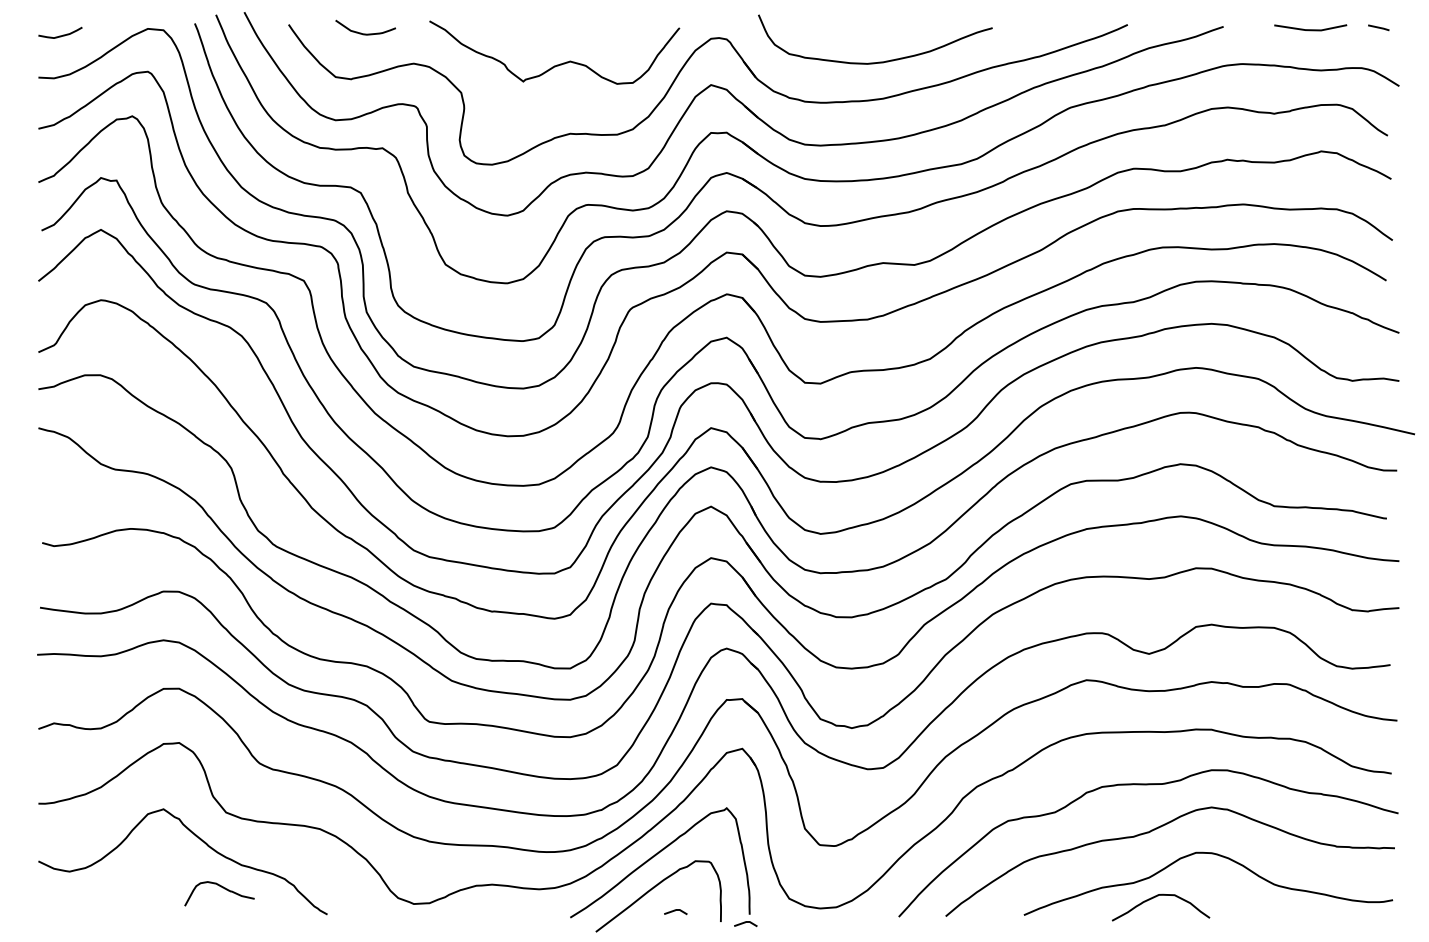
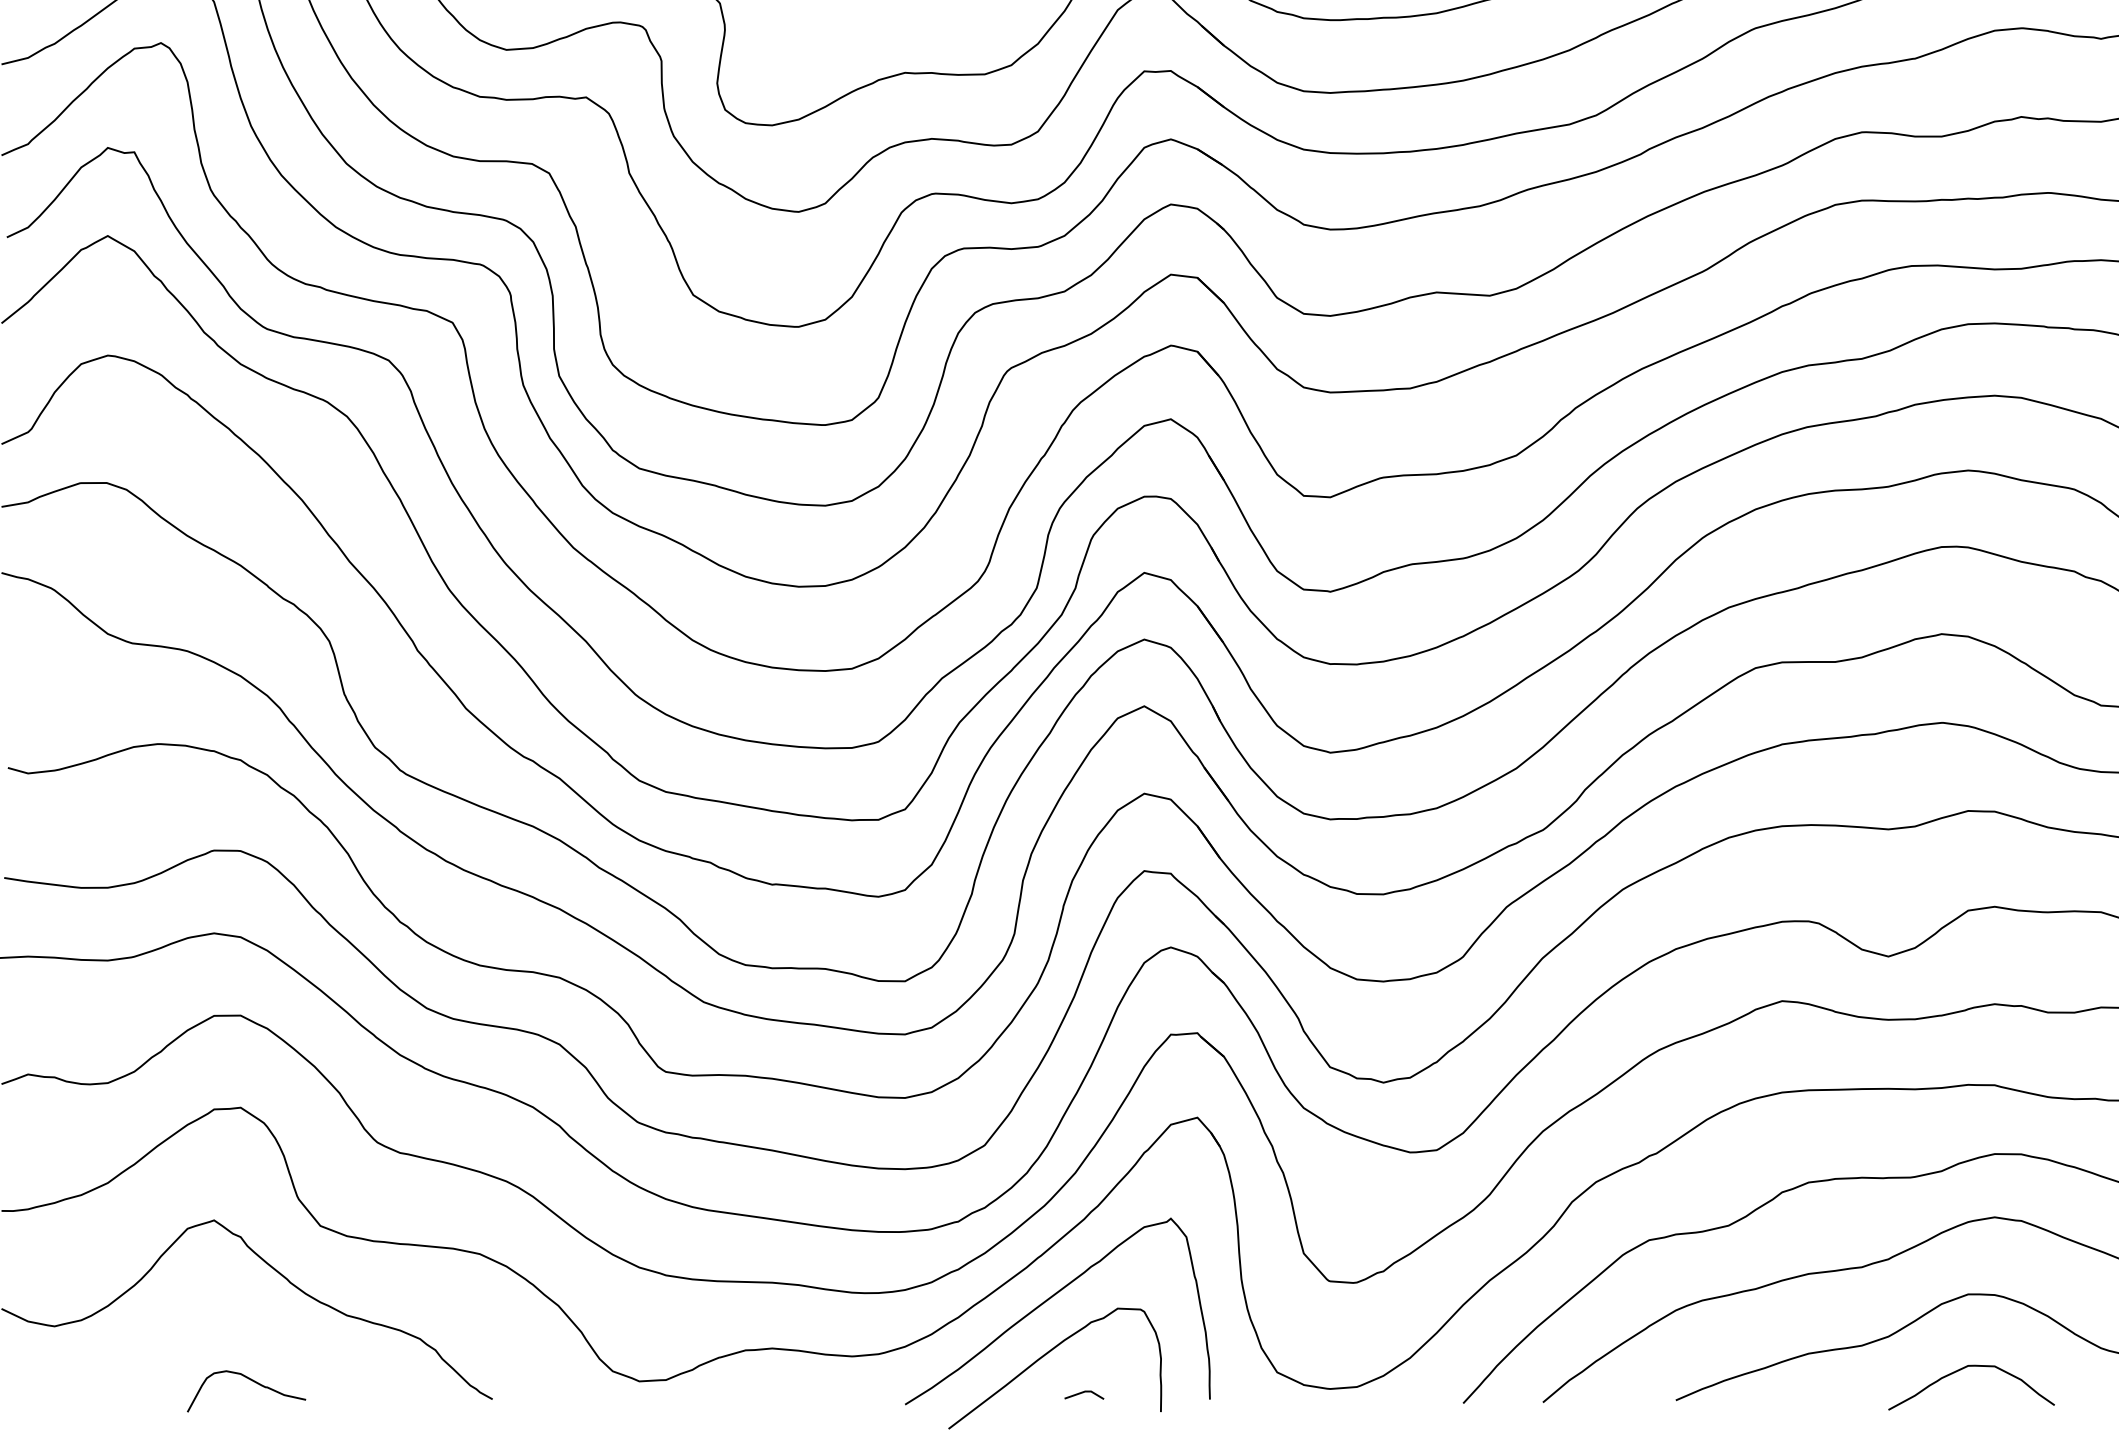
curve: (222, 888) -> (251, 1382), moved
curve: (1156, 897) -> (1963, 1370), moved
line: (745, 923) -> (1202, 1414), removed

